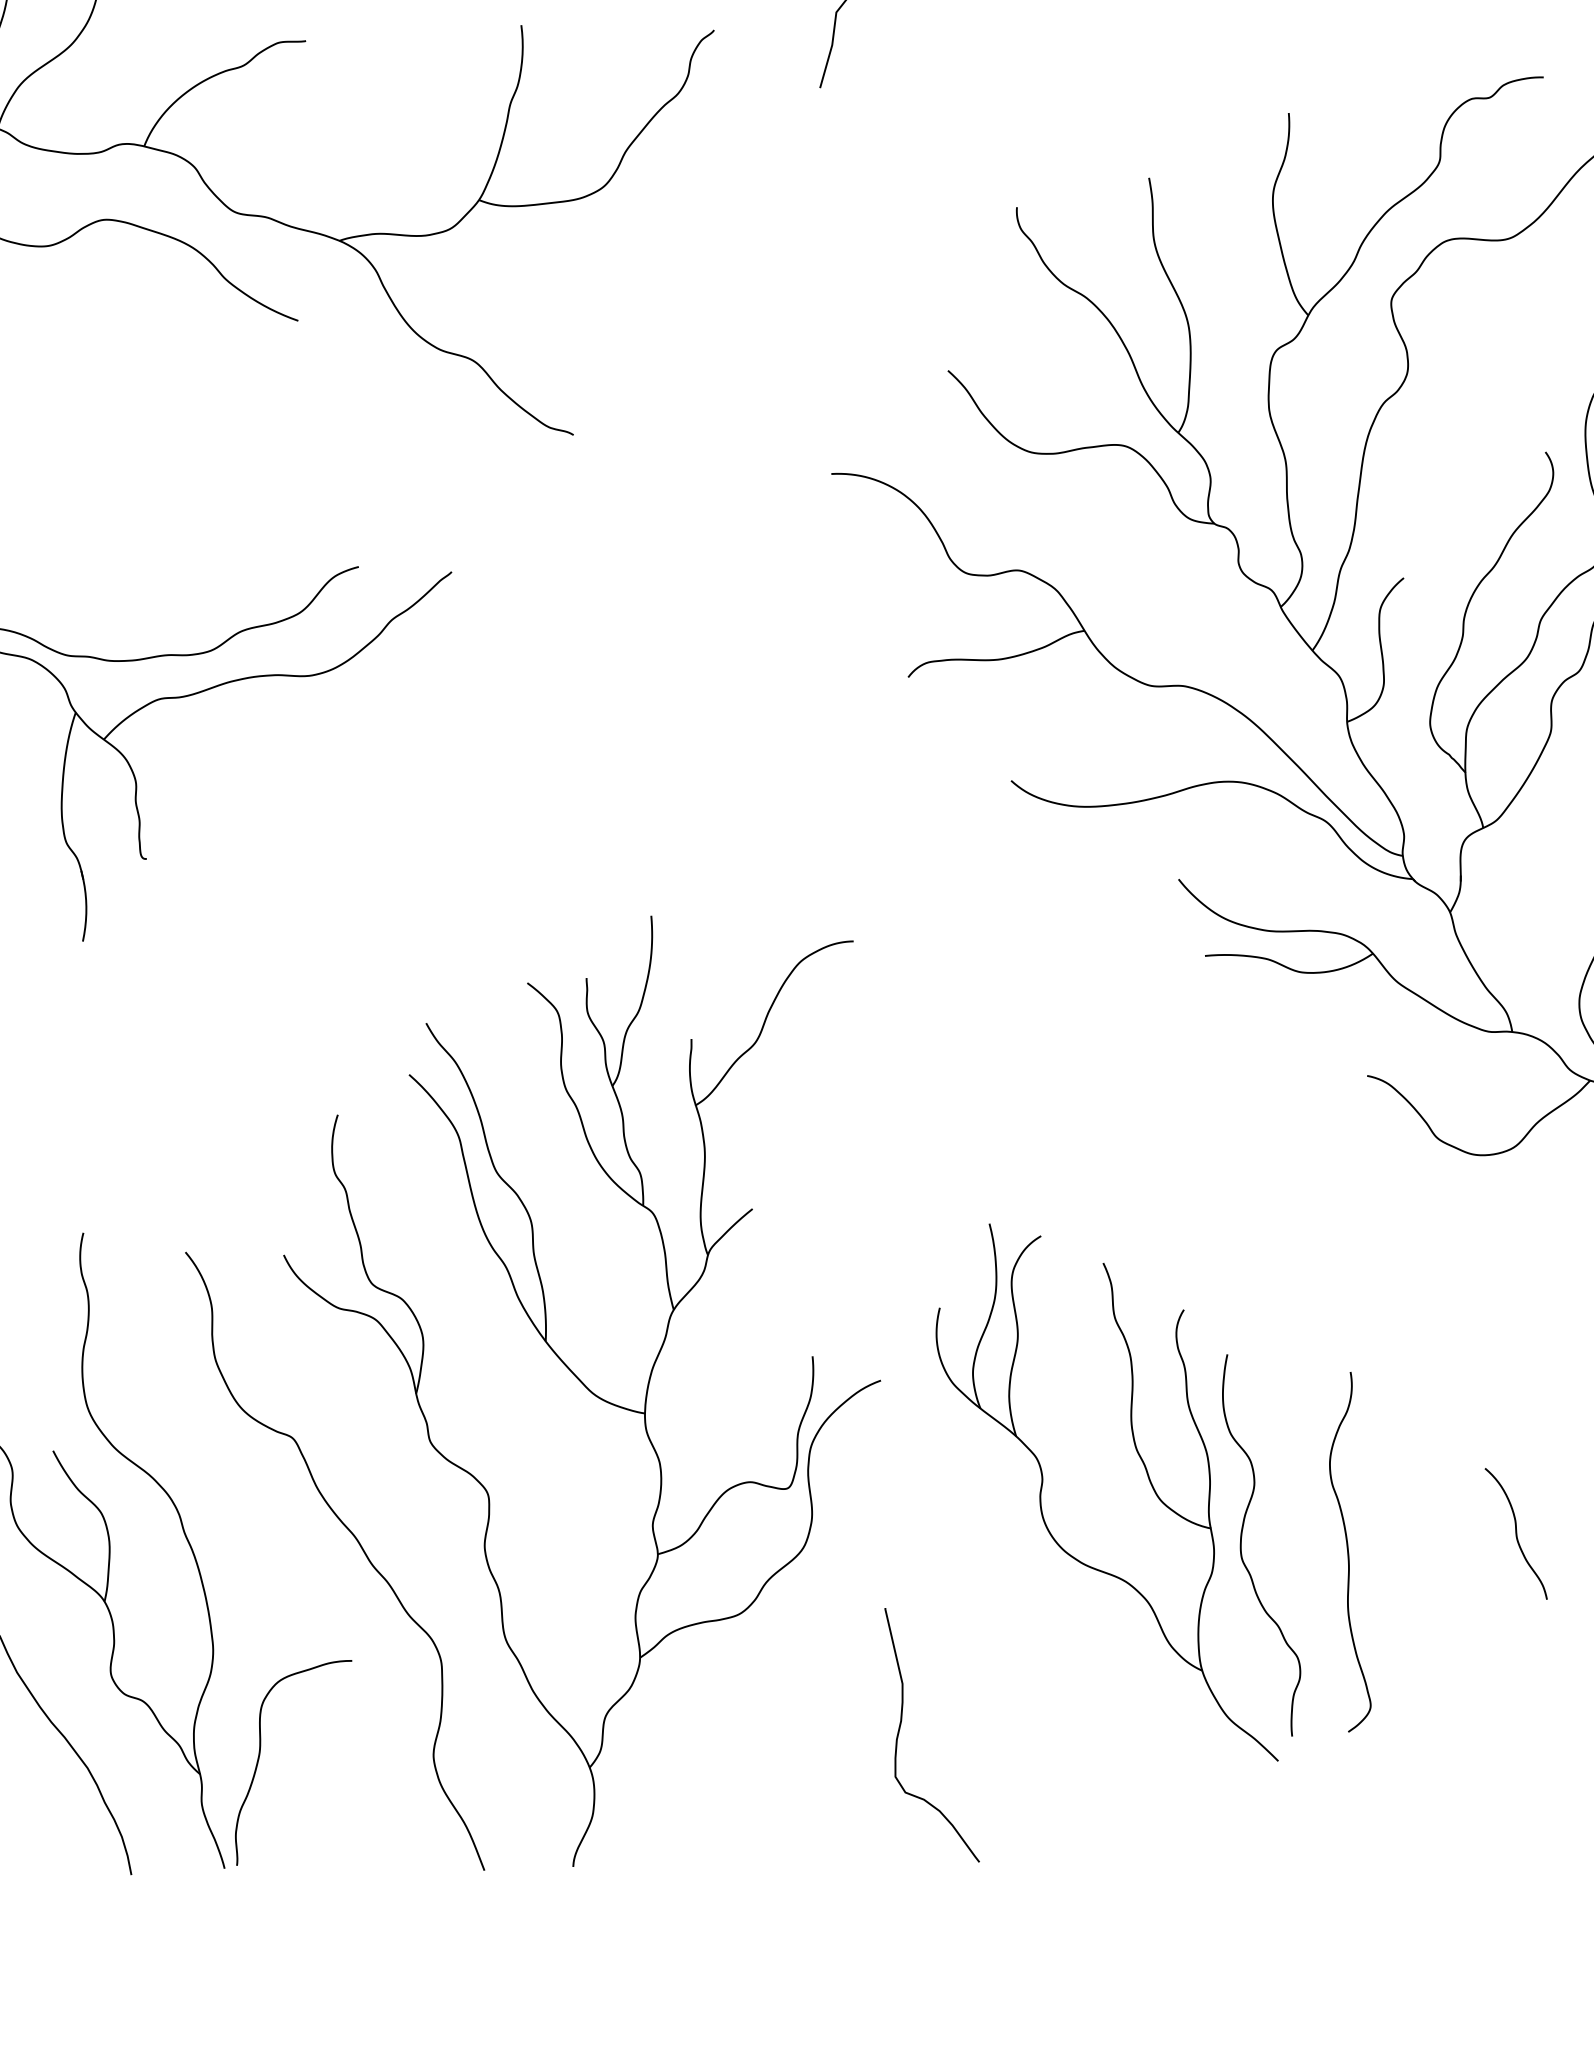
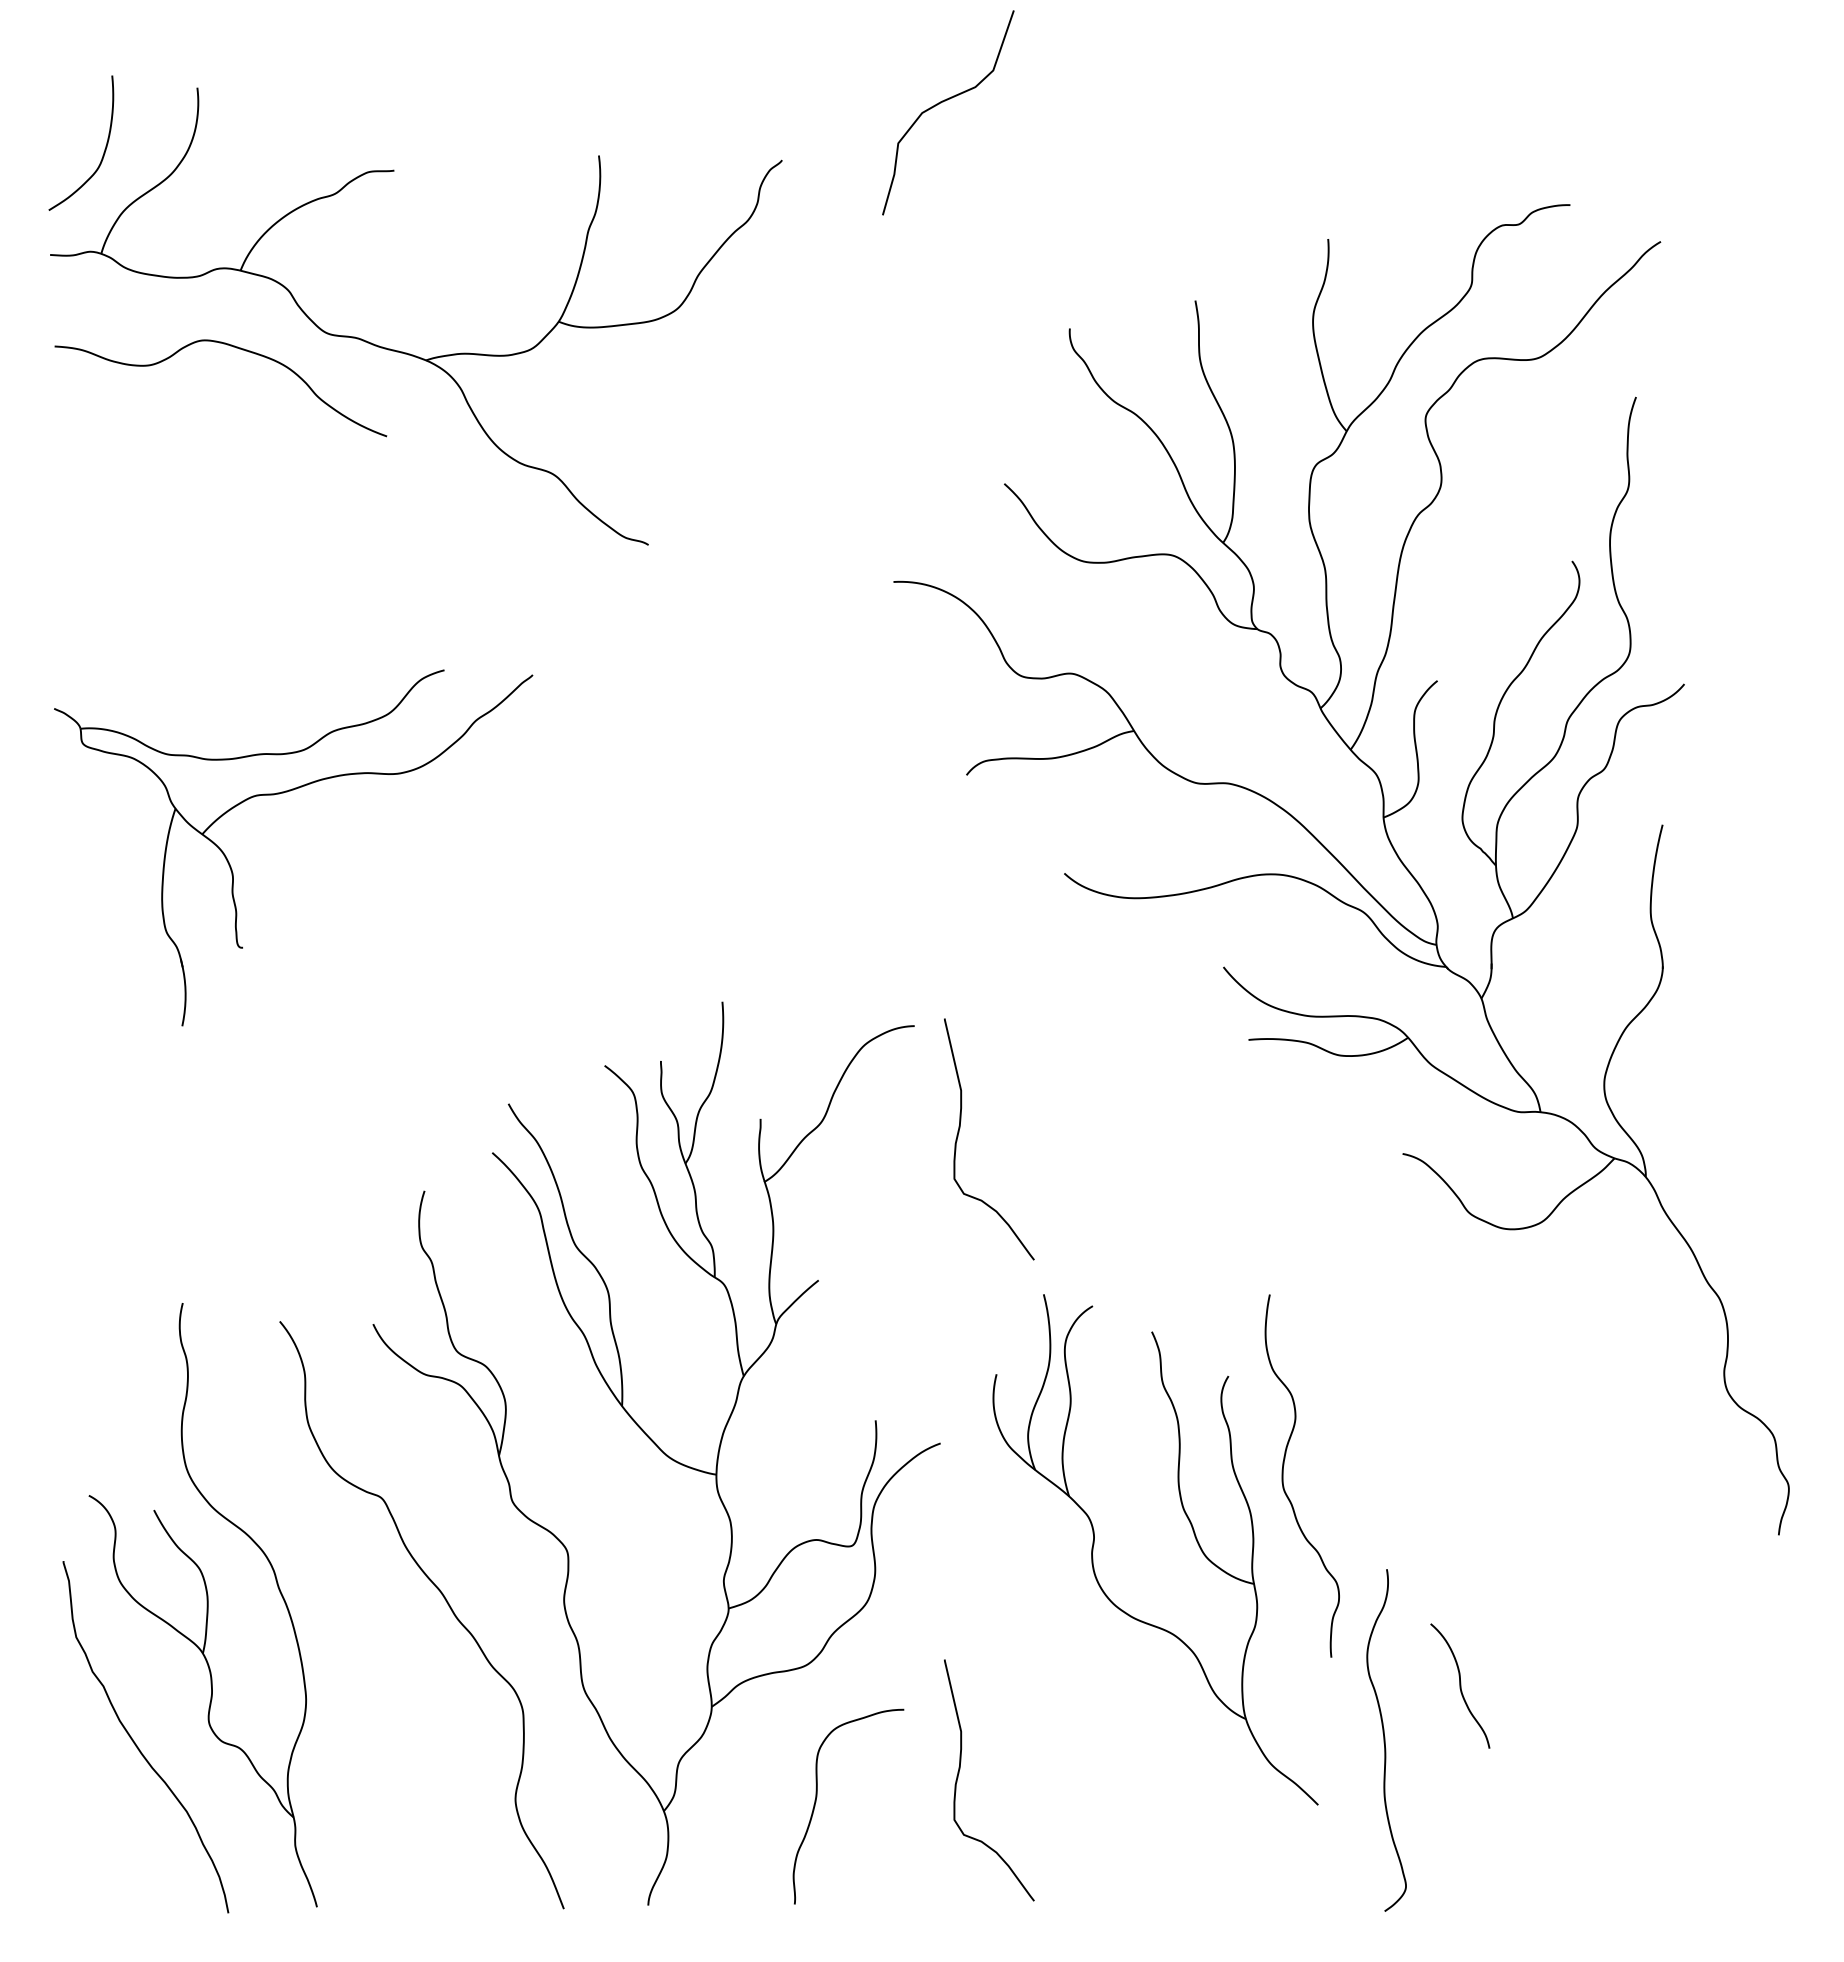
curve: (900, 1053) -> (959, 1132), added
curve: (1516, 1533) -> (1460, 1685), moved
curve: (1241, 1544) -> (1283, 1475), moved
curve: (1349, 1552) -> (1385, 1740), moved
curve: (259, 1758) -> (816, 1802), moved

